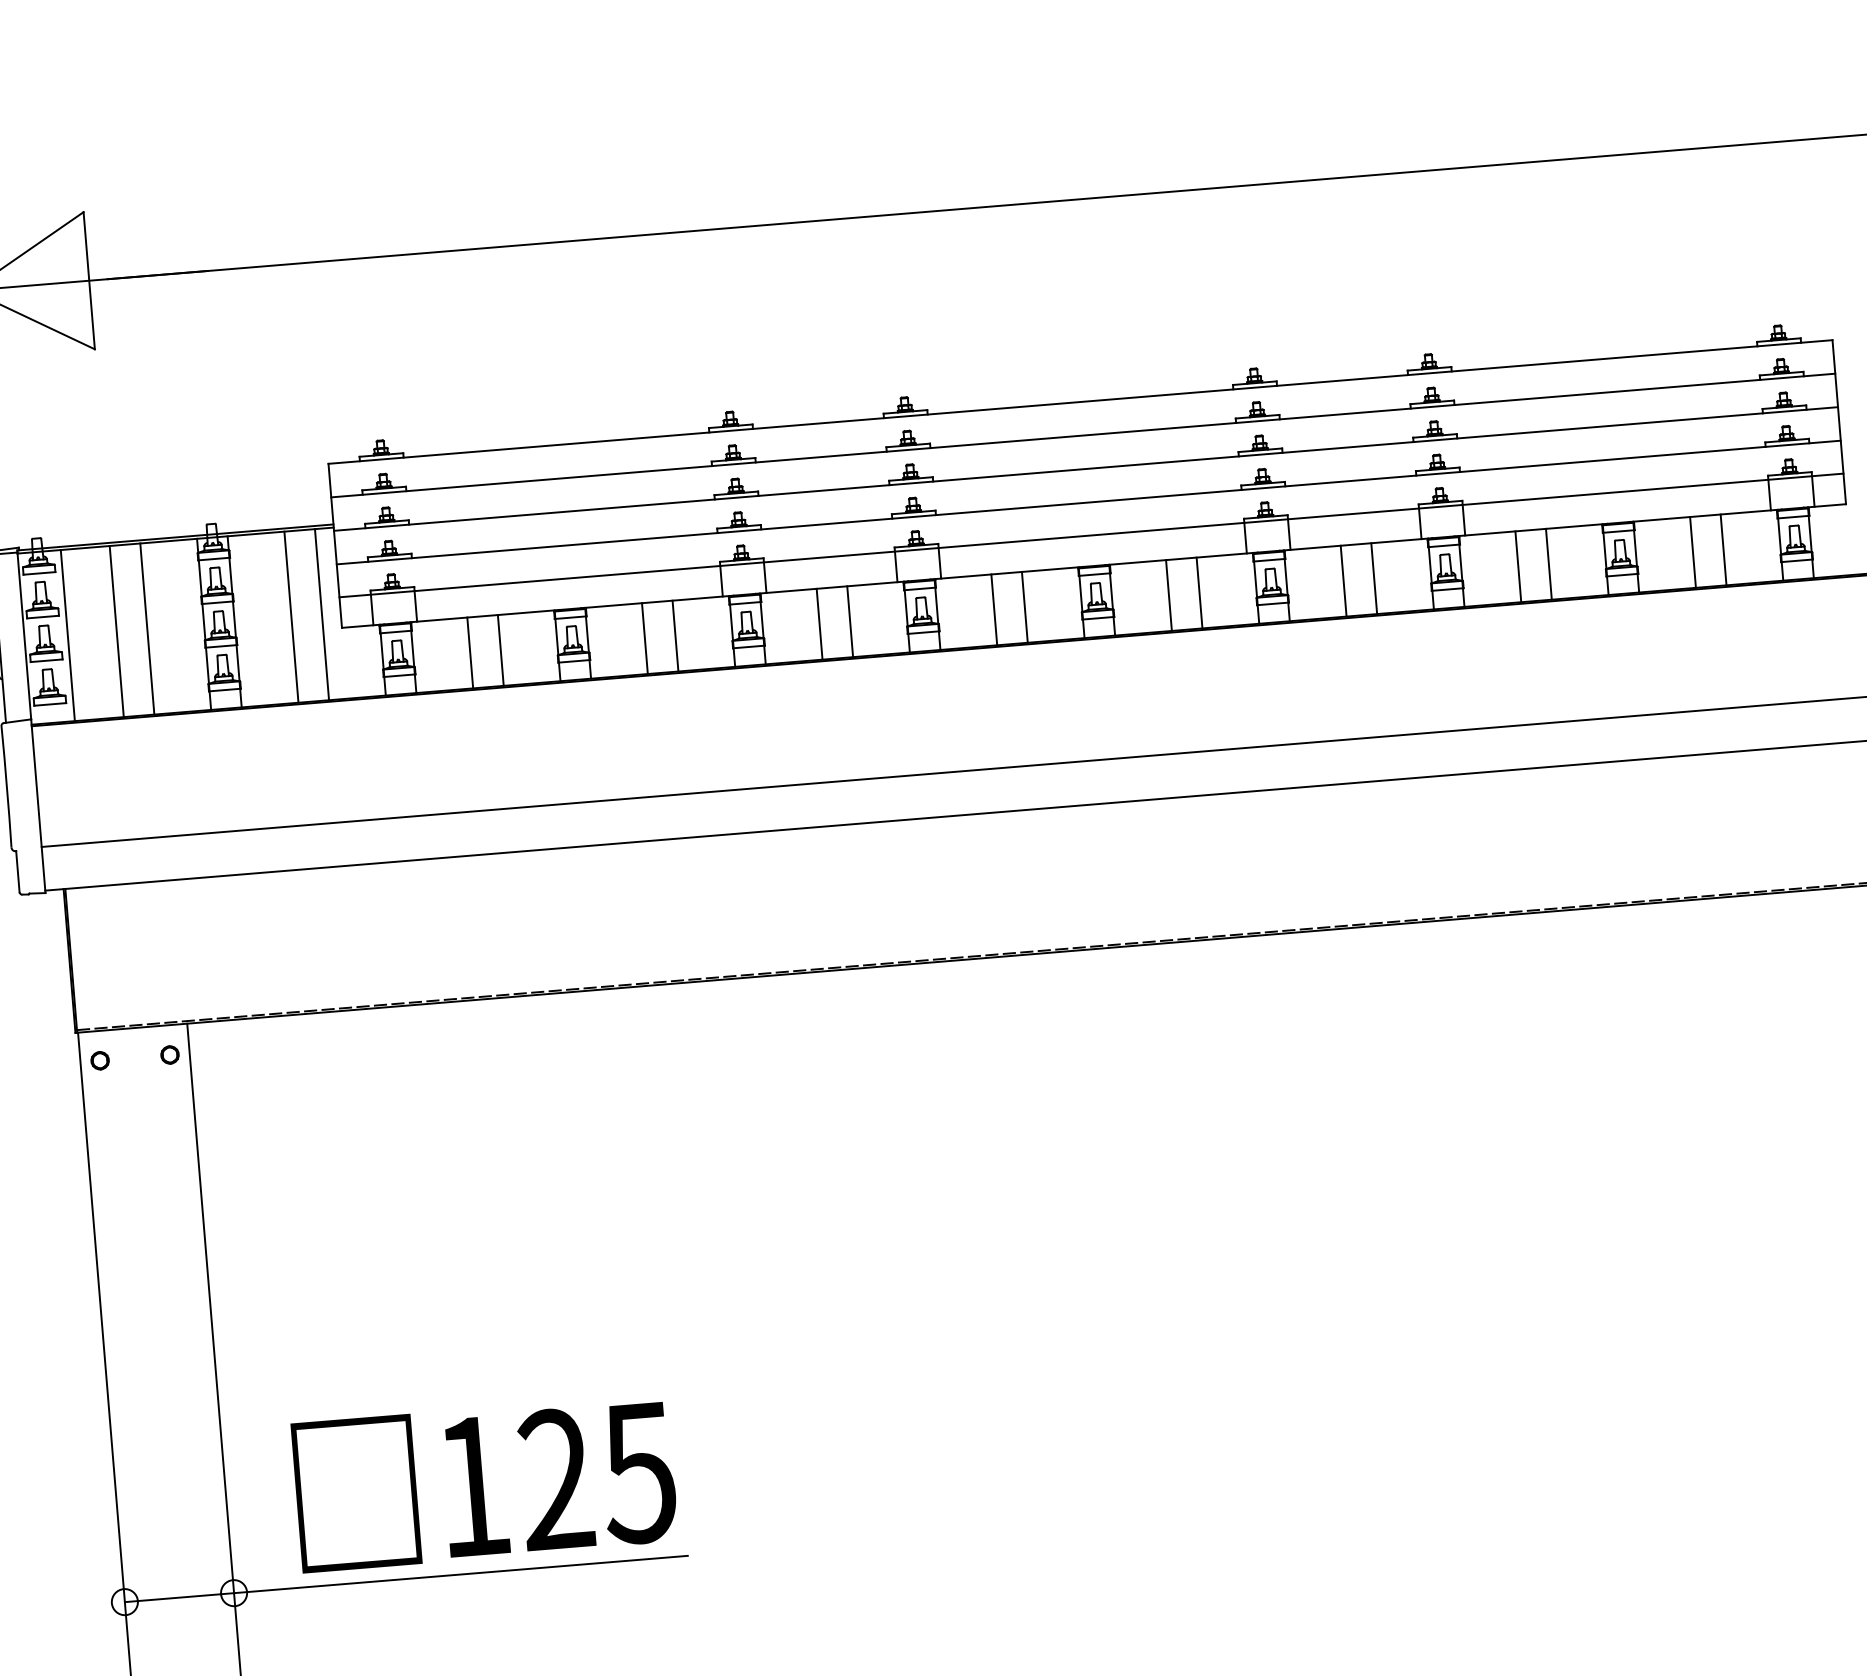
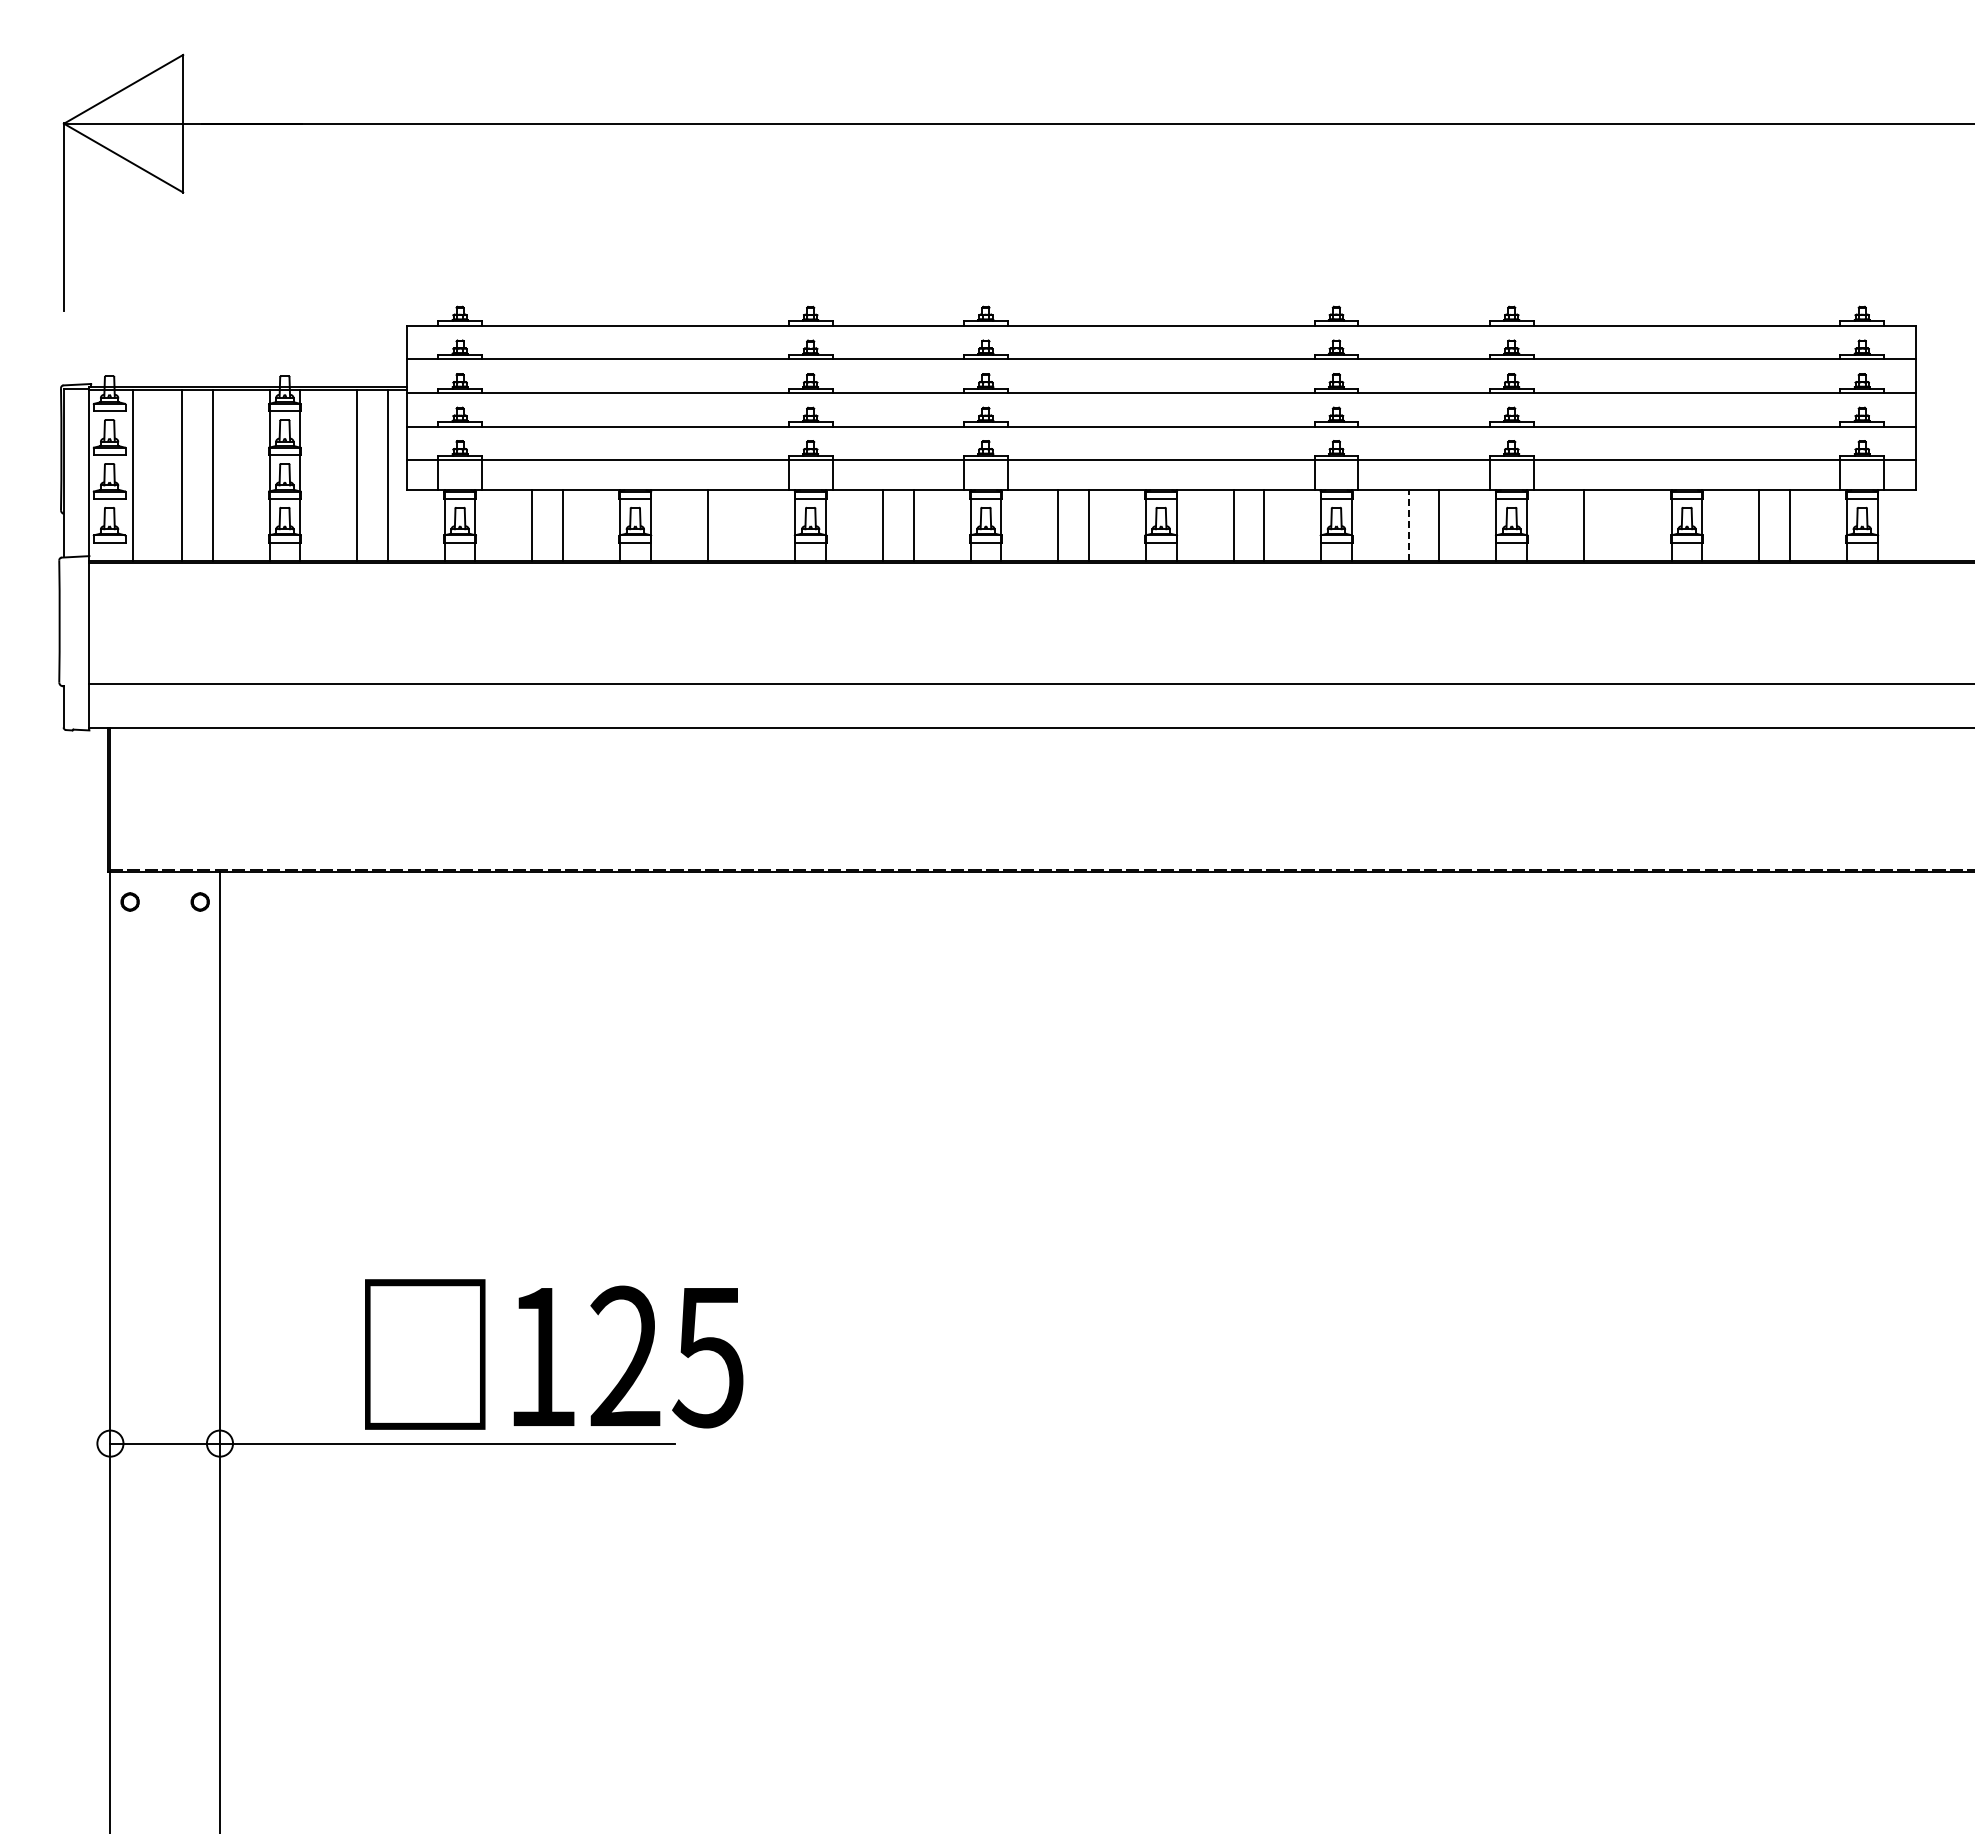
line: (1548, 563) -> (1614, 525), removed
line: (1343, 580) -> (1408, 525), solid -> dashed
line: (675, 635) -> (738, 525), removed
text: (485, 1483) -> (554, 1354), moved

